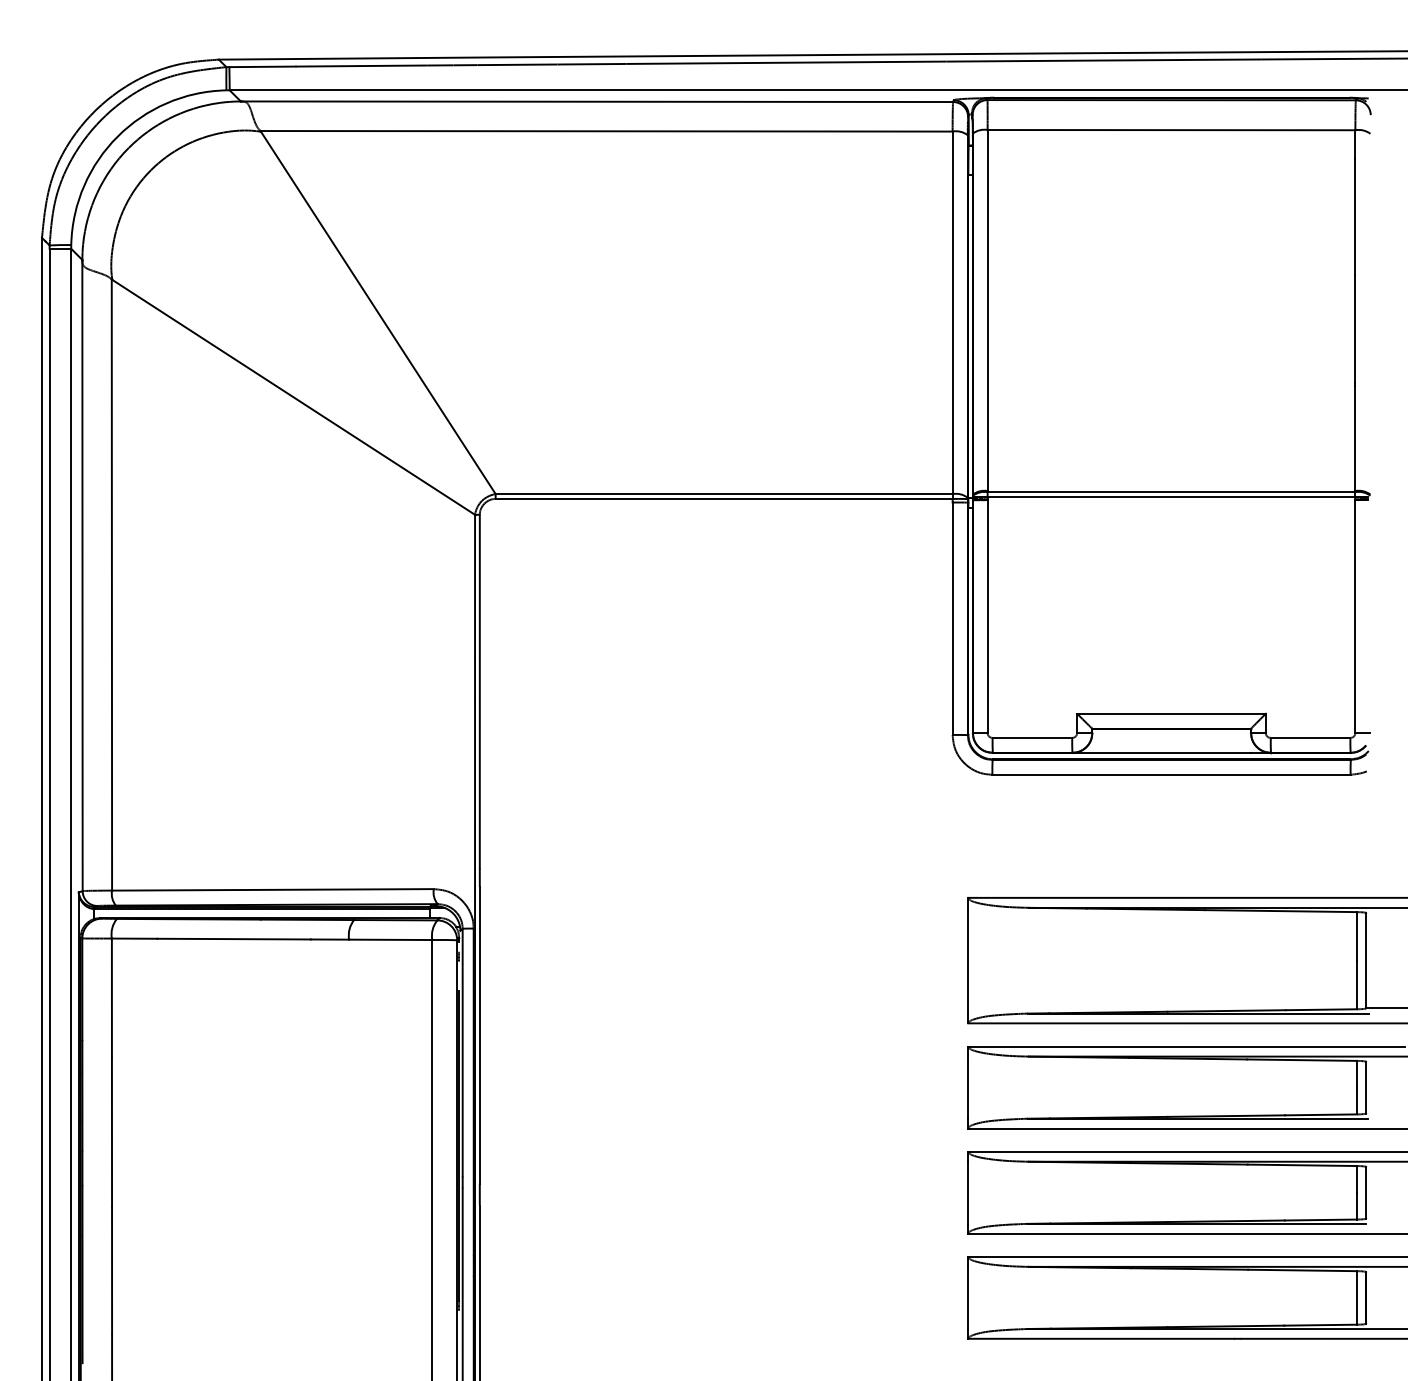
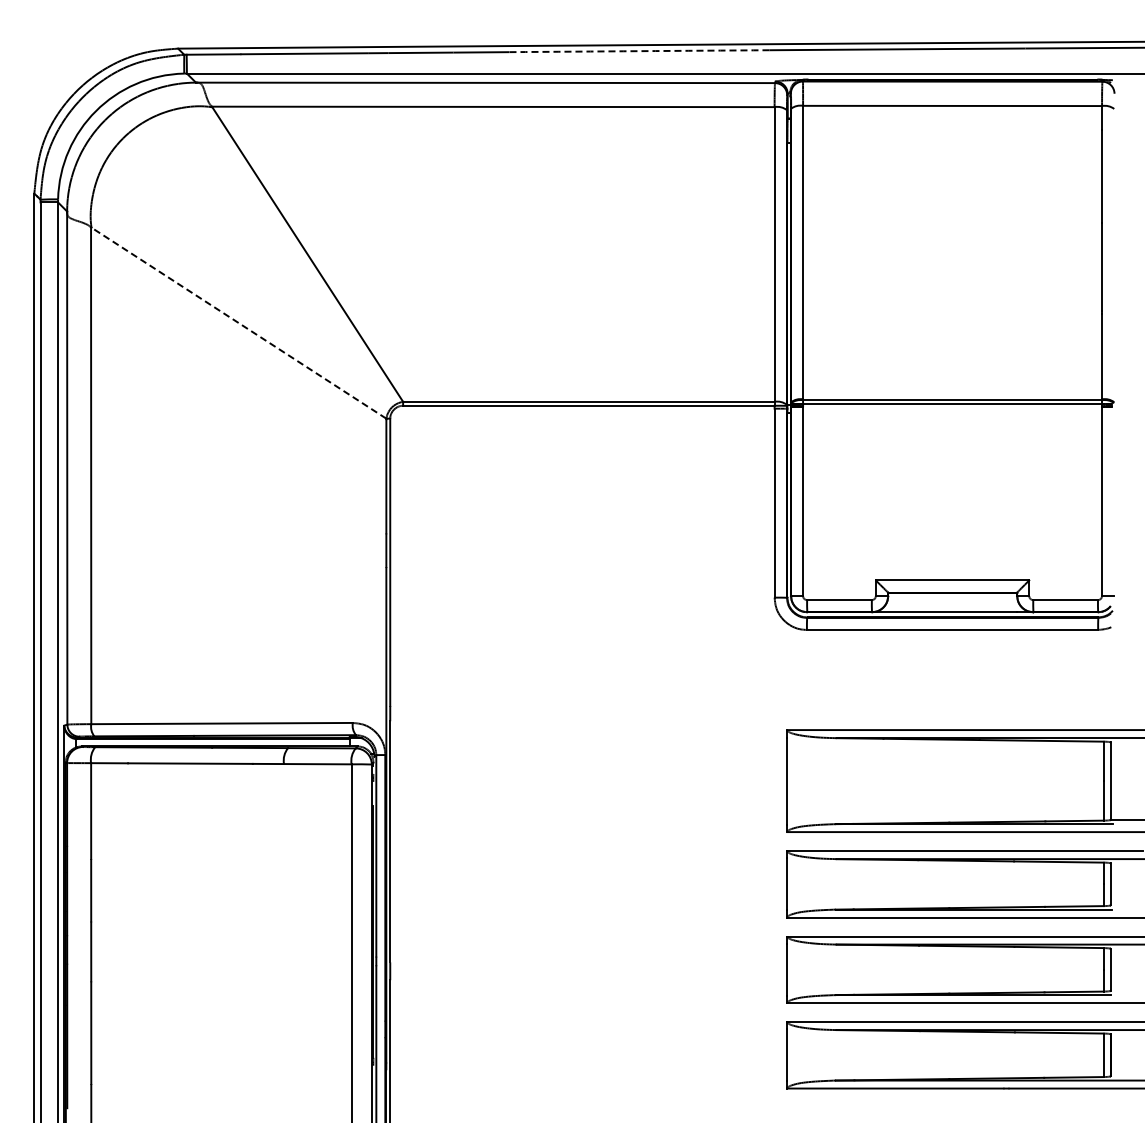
arc: (786, 63) -> (639, 51), solid -> dashed
line: (293, 397) -> (238, 323), solid -> dashed

